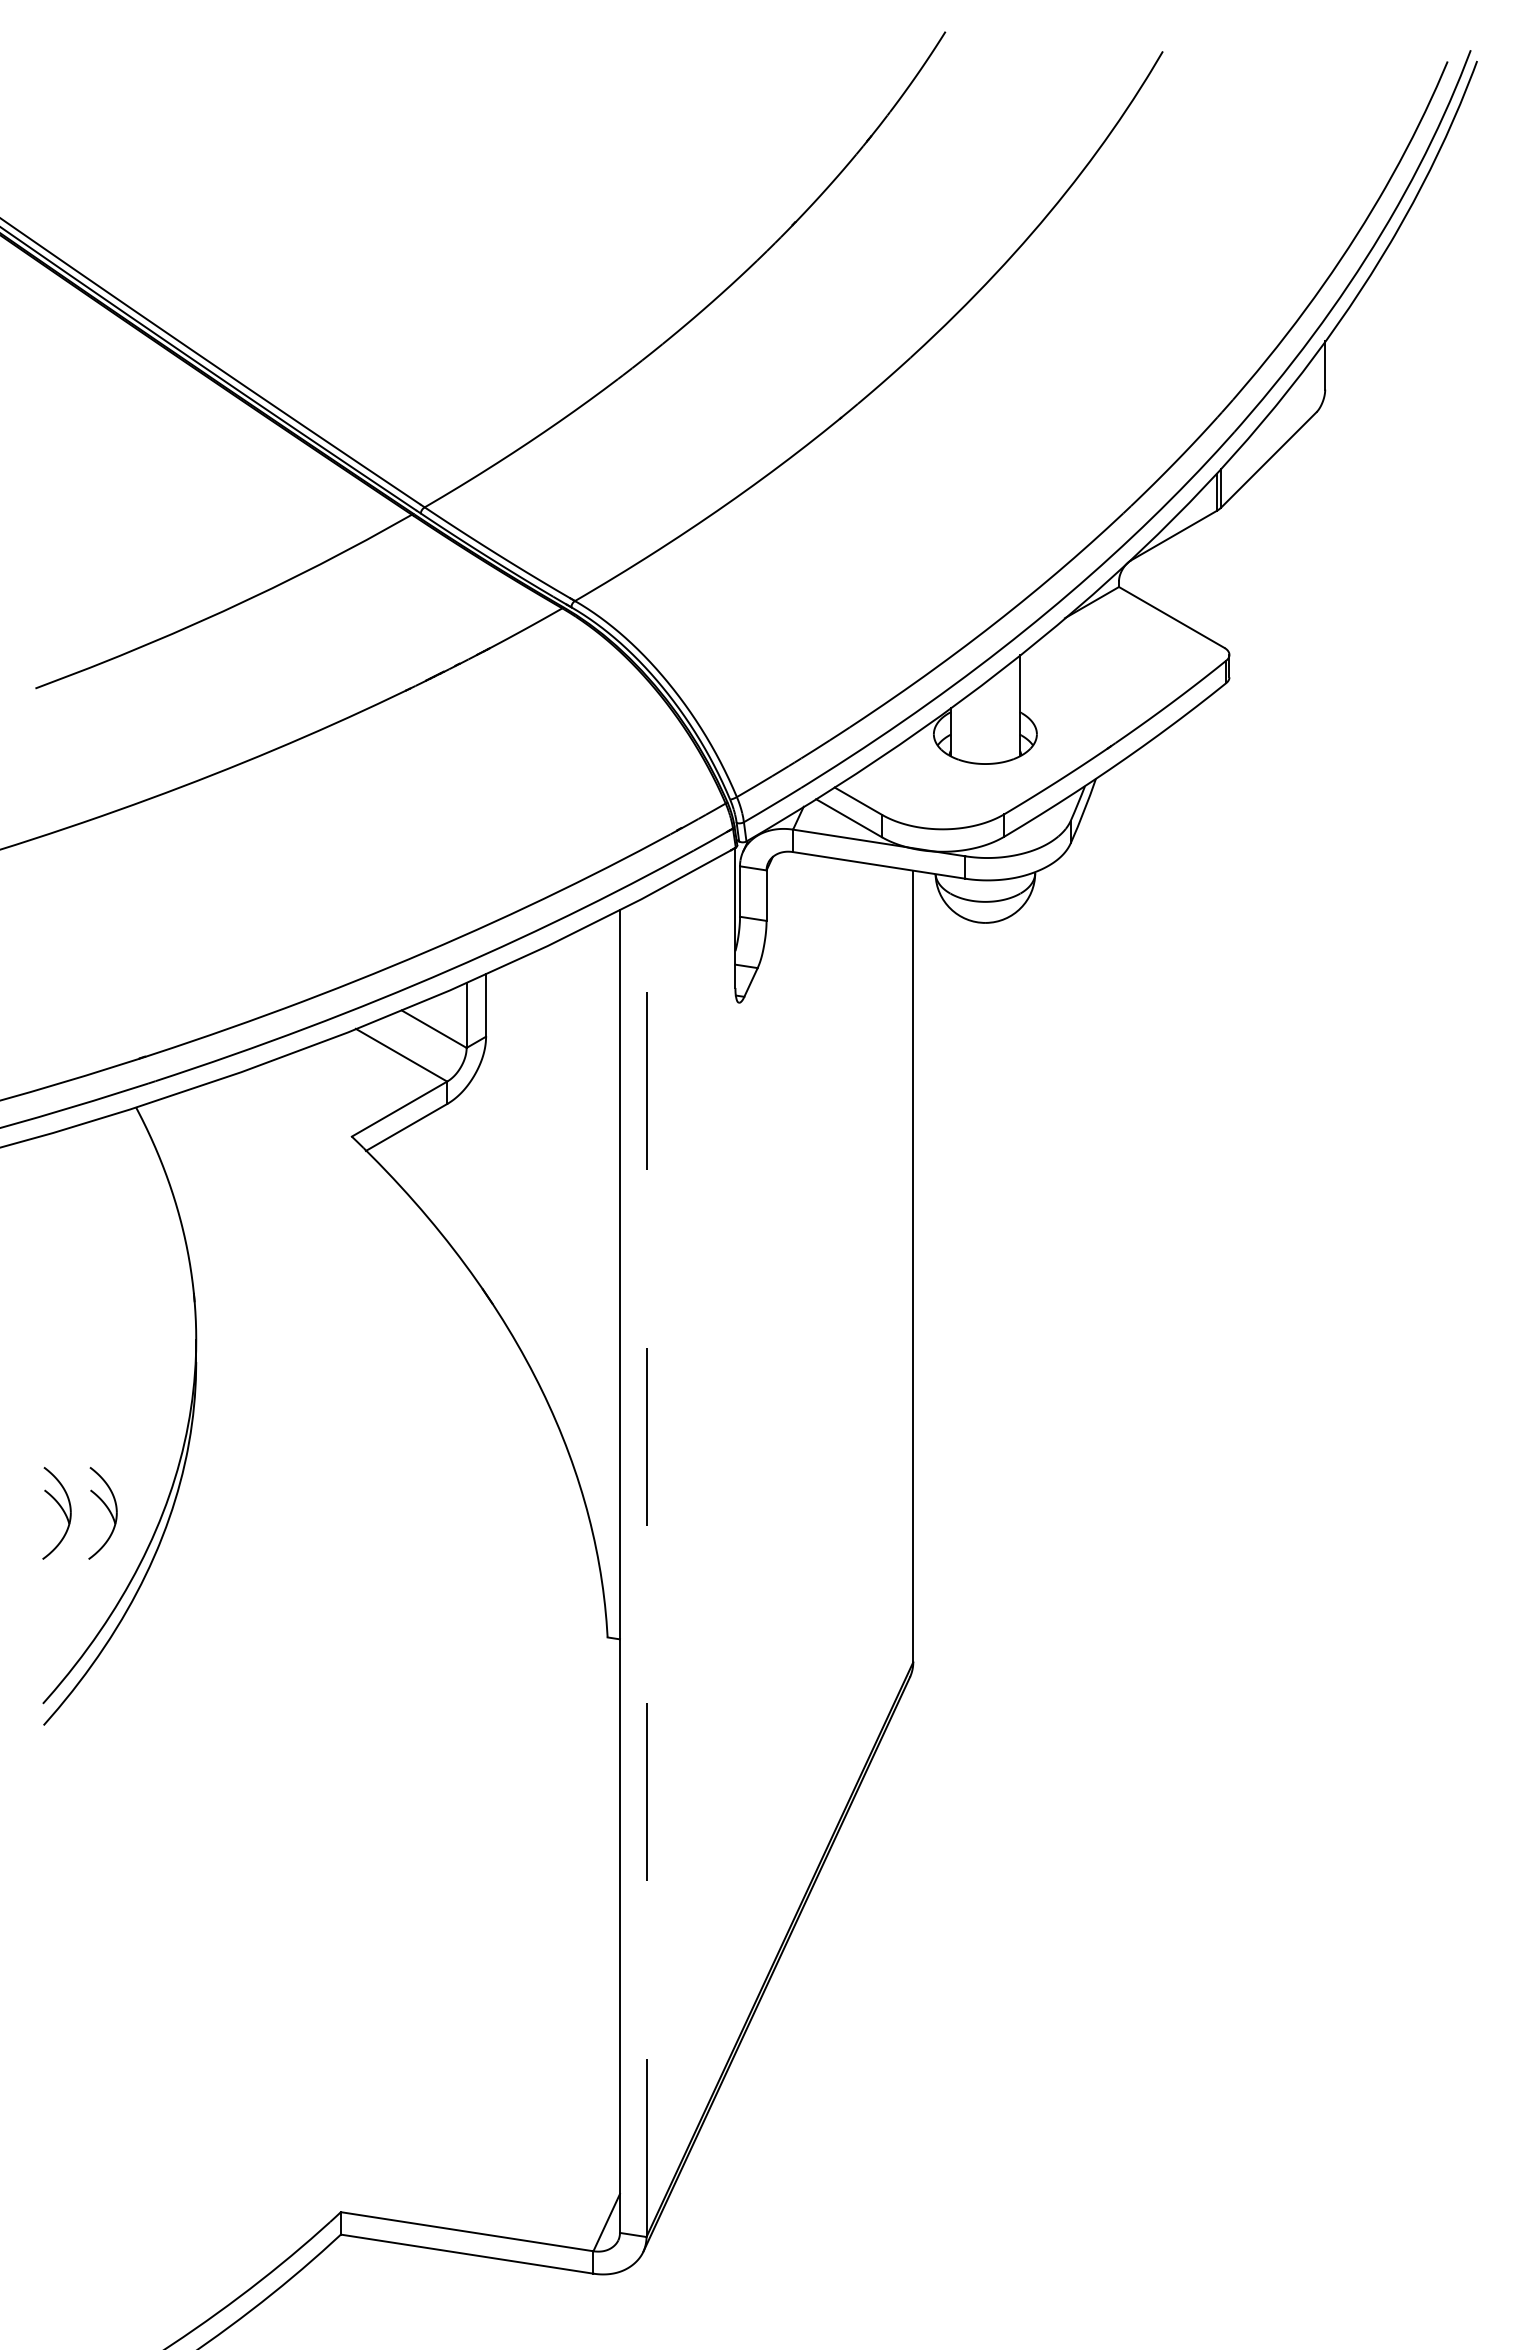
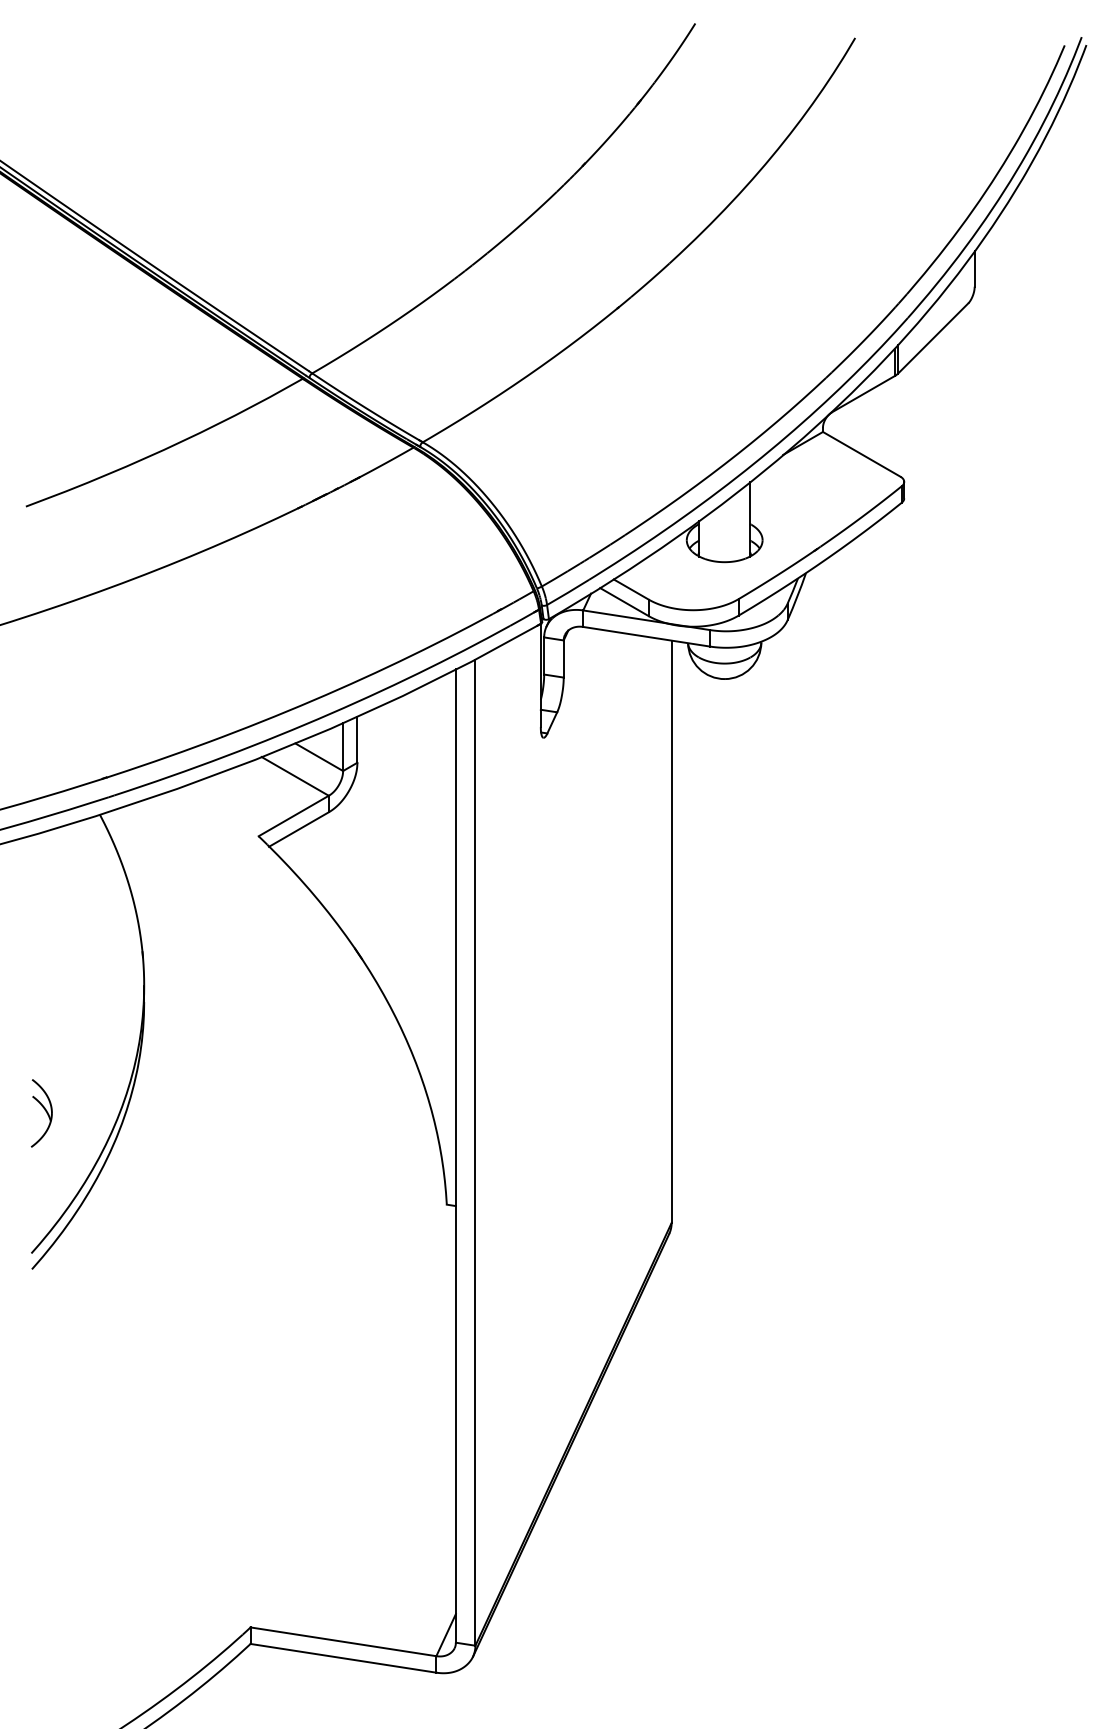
part: (108, 1511) -> (79, 1112), removed
line: (646, 1566) -> (475, 1152), dashed -> solid

